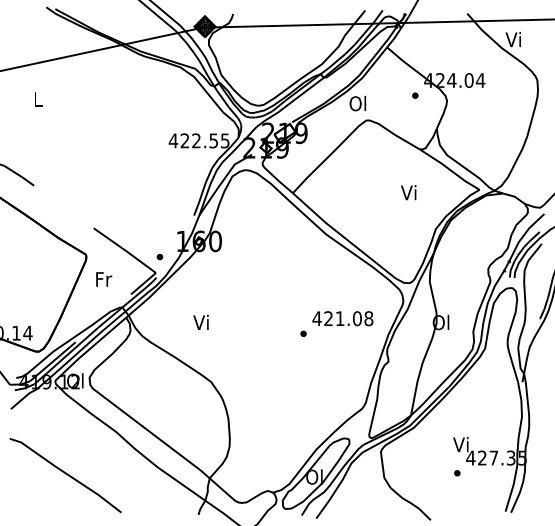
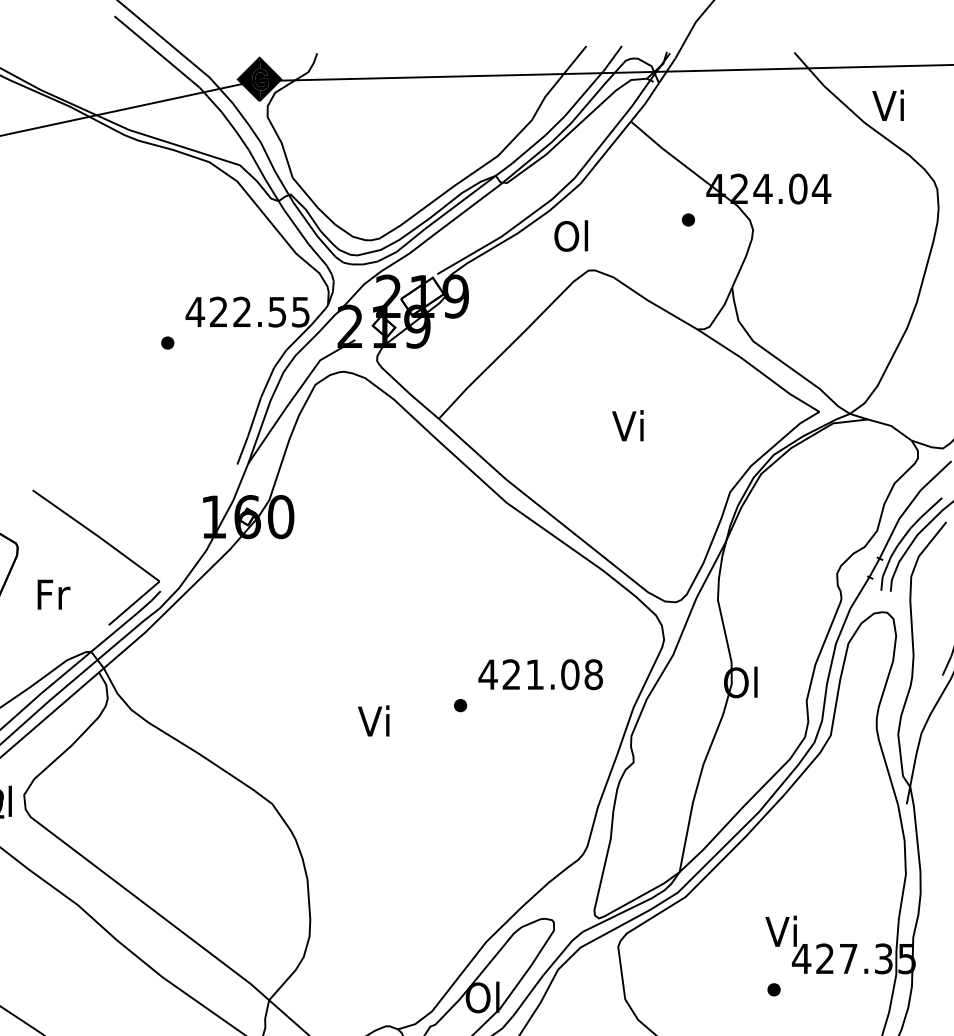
text: (408, 192) -> (627, 425), moved
part: (159, 256) -> (166, 341), moved
text: (200, 321) -> (372, 719), moved

